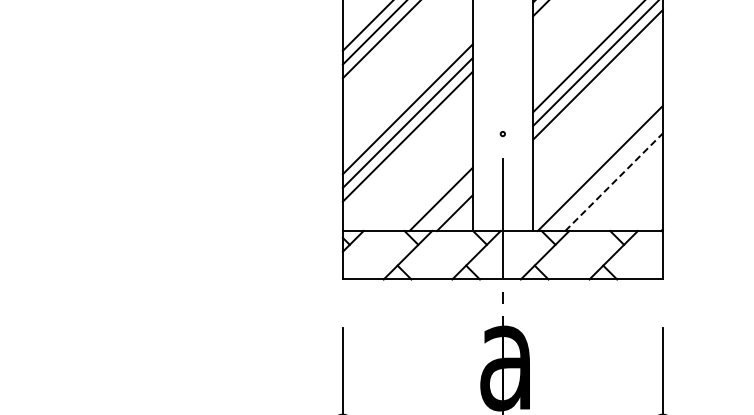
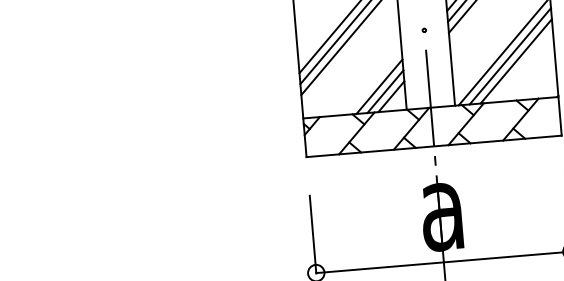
line: (606, 175) -> (509, 56), added
line: (614, 181) -> (516, 60), dashed -> solid
line: (447, 206) -> (385, 91), added

